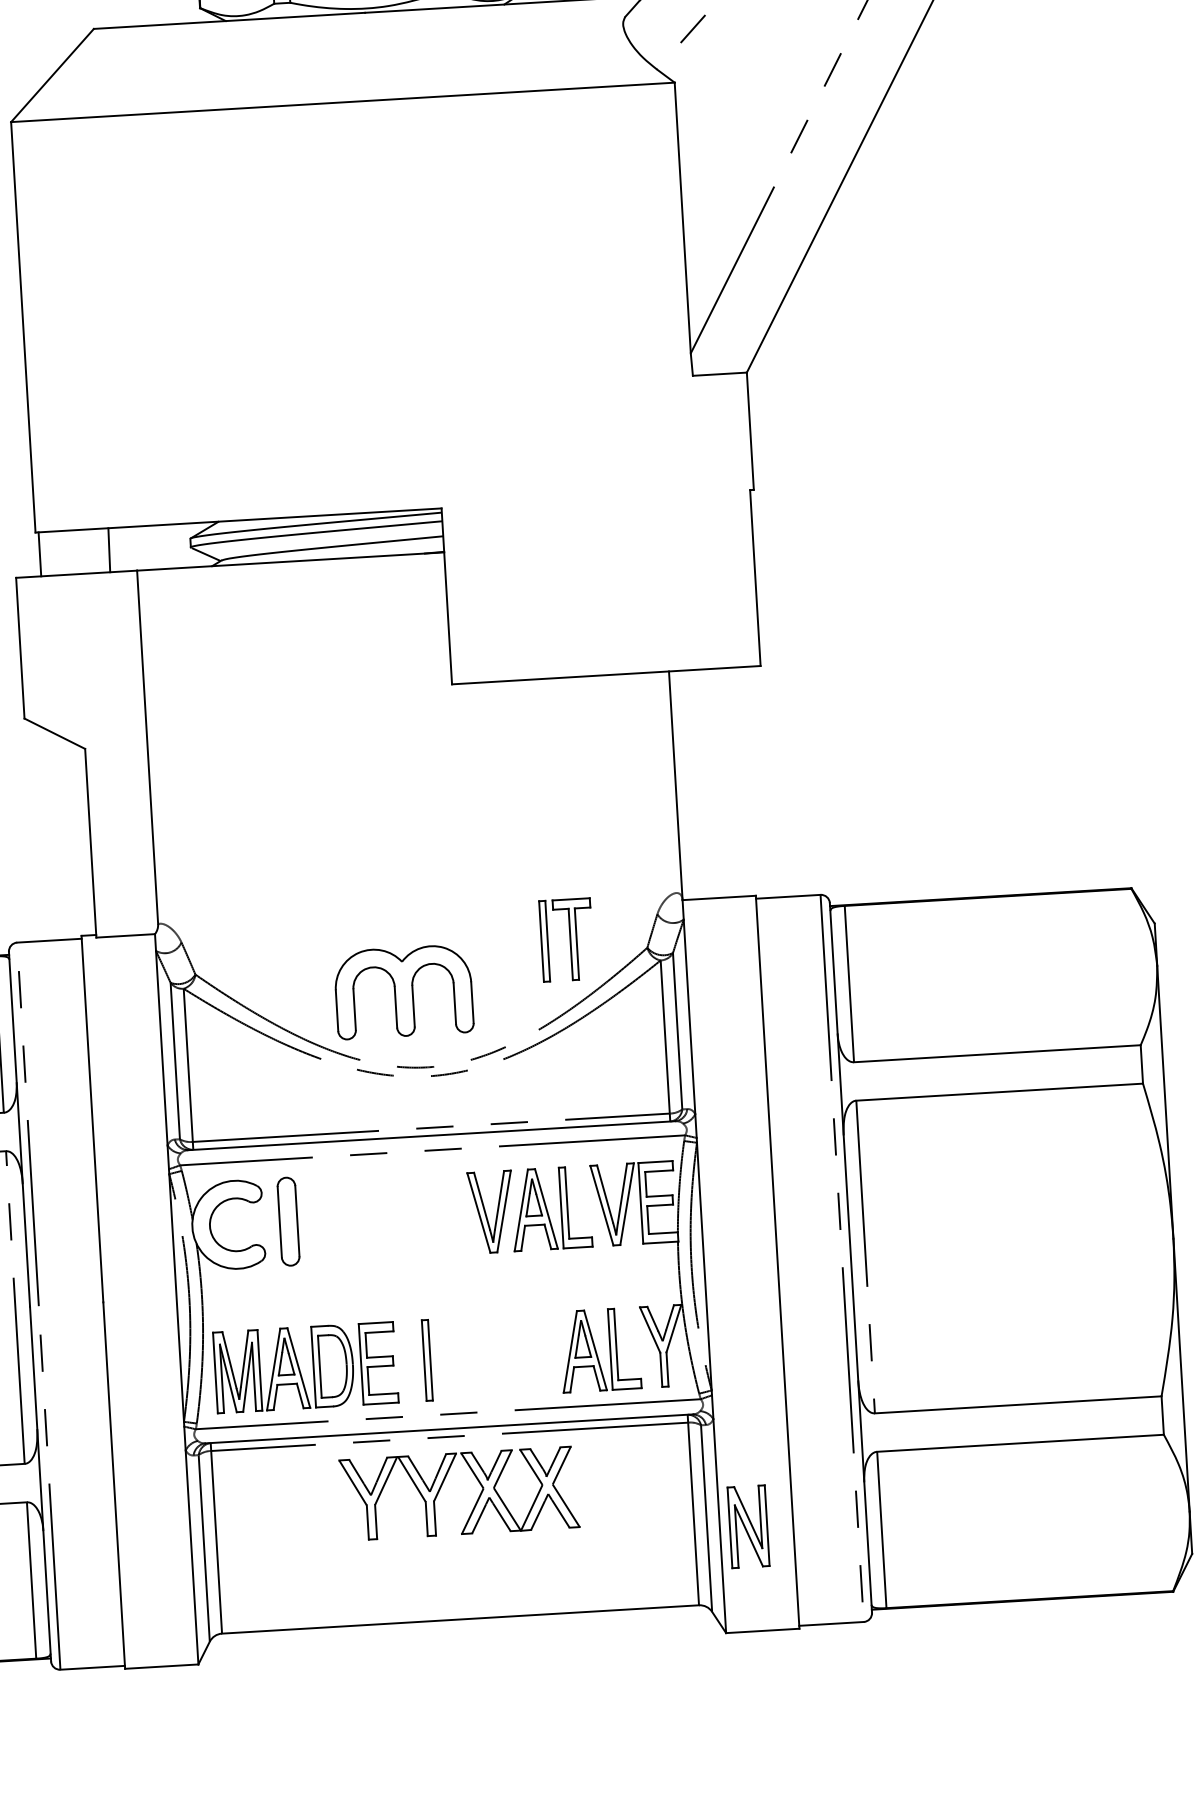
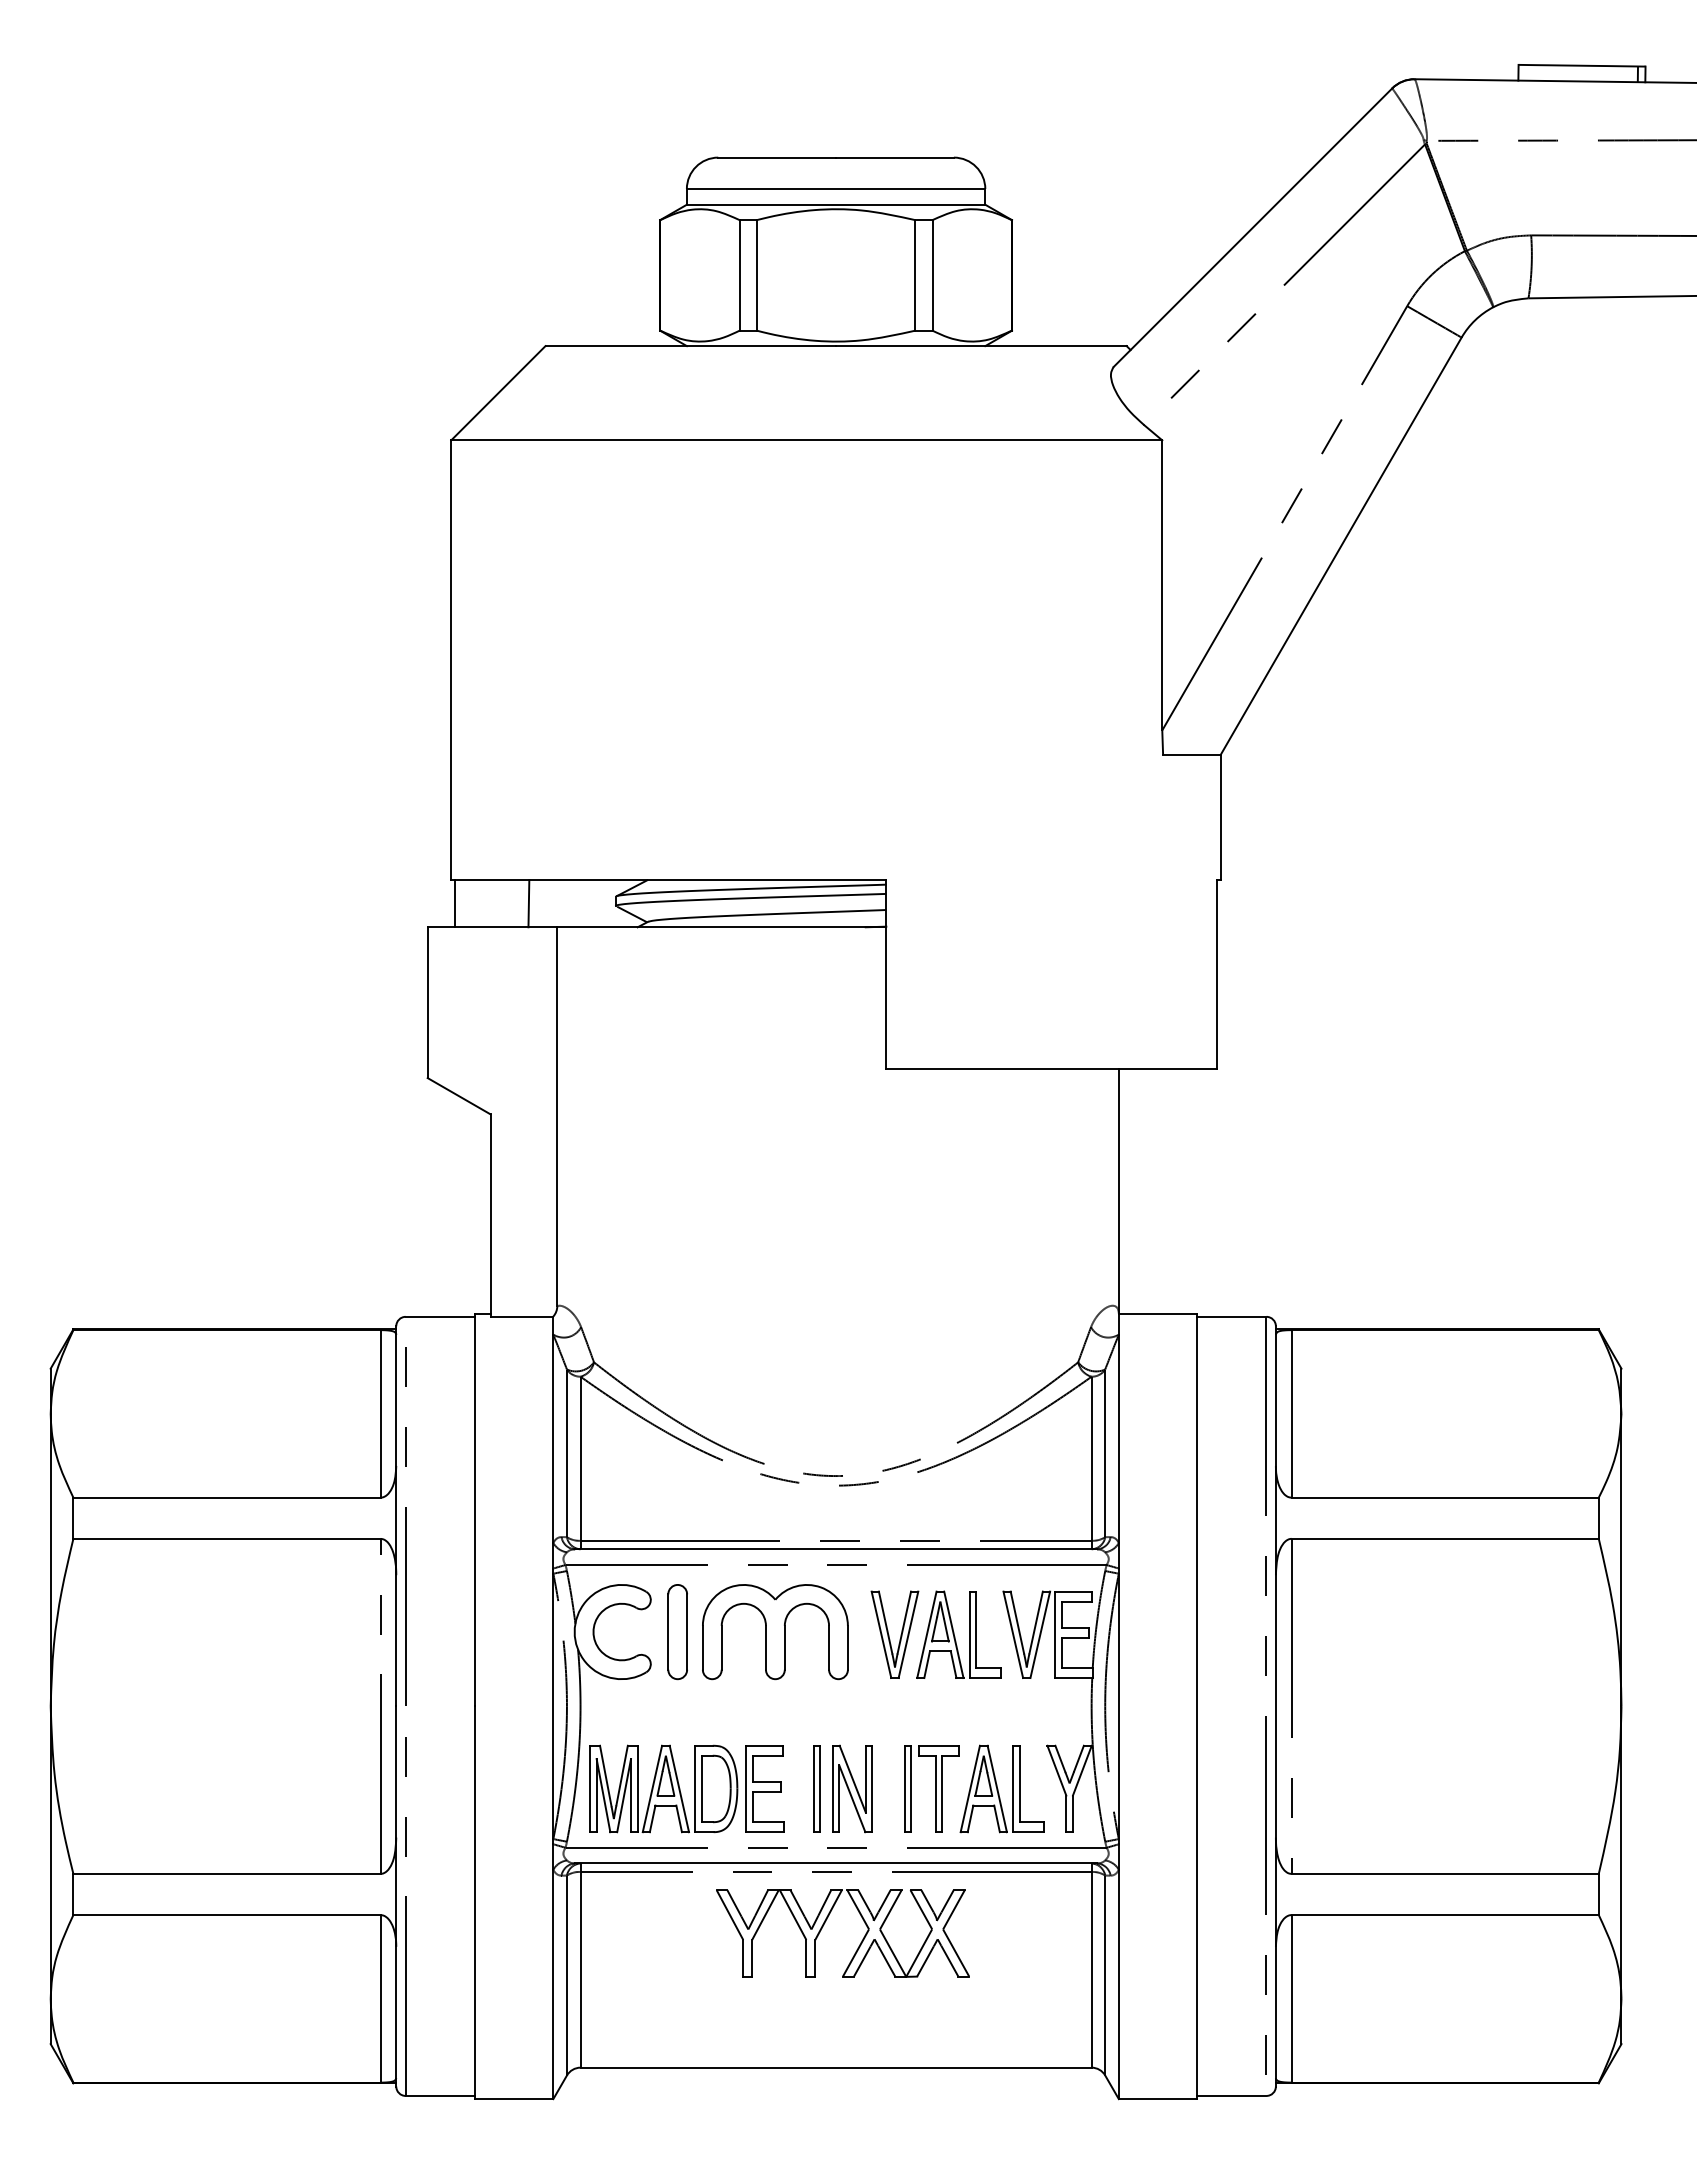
part: (566, 939) -> (931, 1788), moved
part: (403, 992) -> (775, 1632), moved
part: (748, 1526) -> (852, 1788), moved

